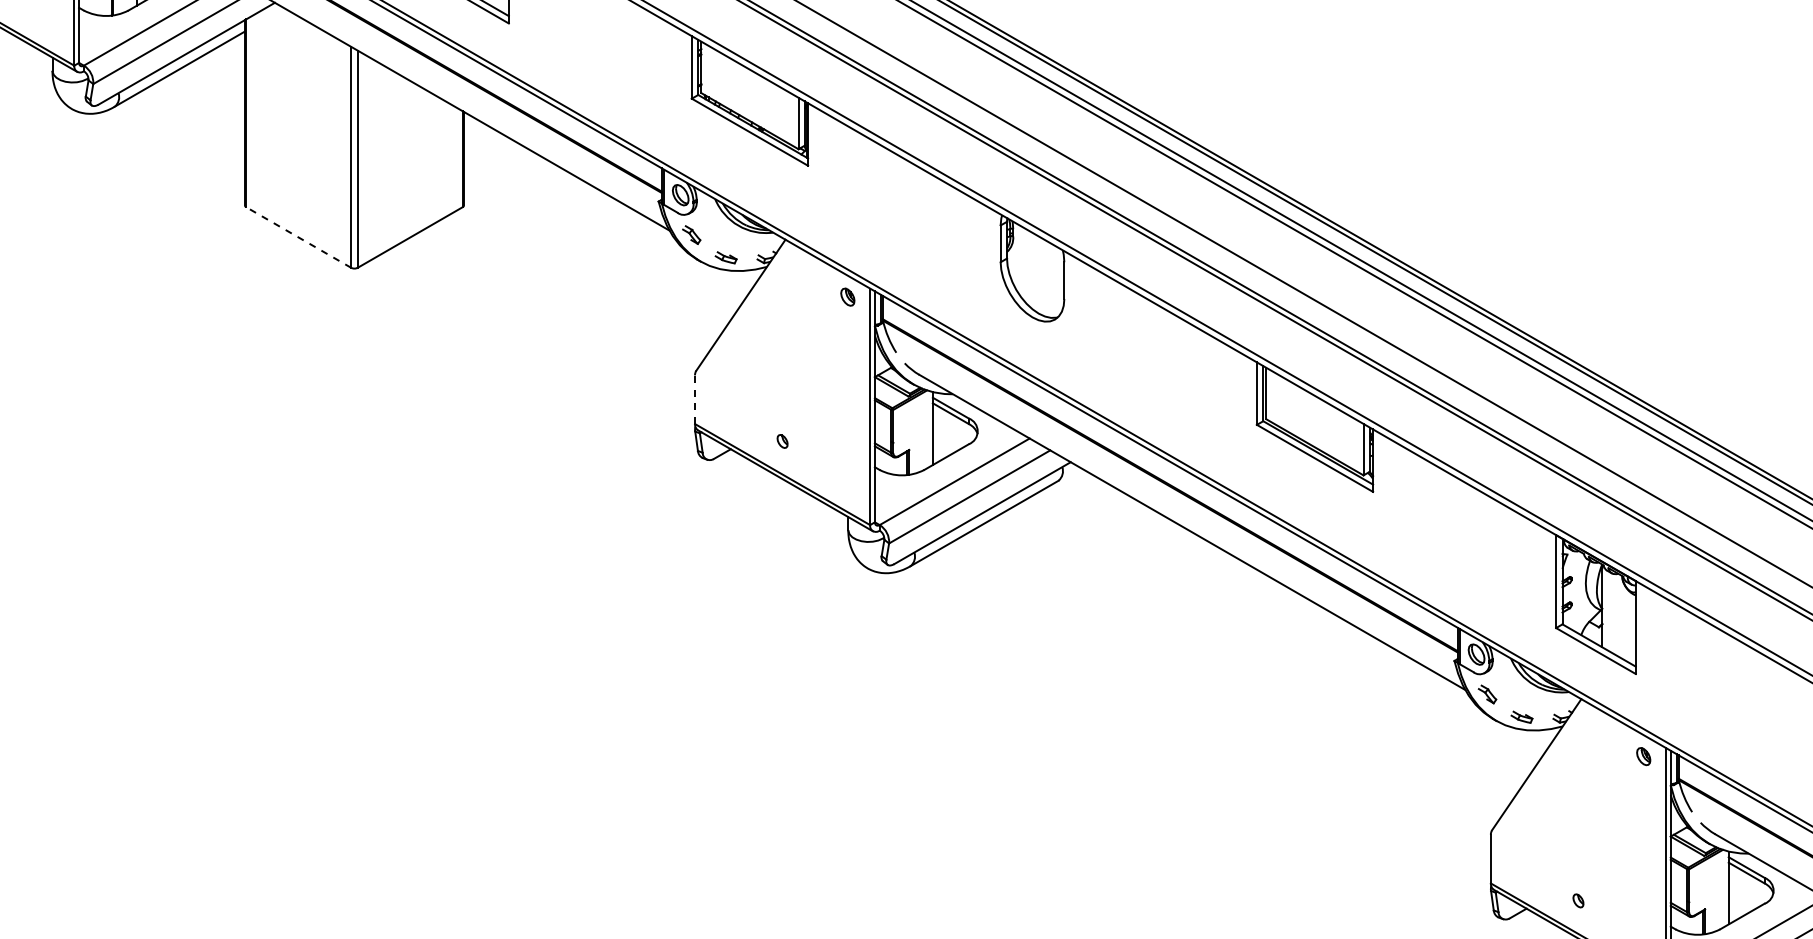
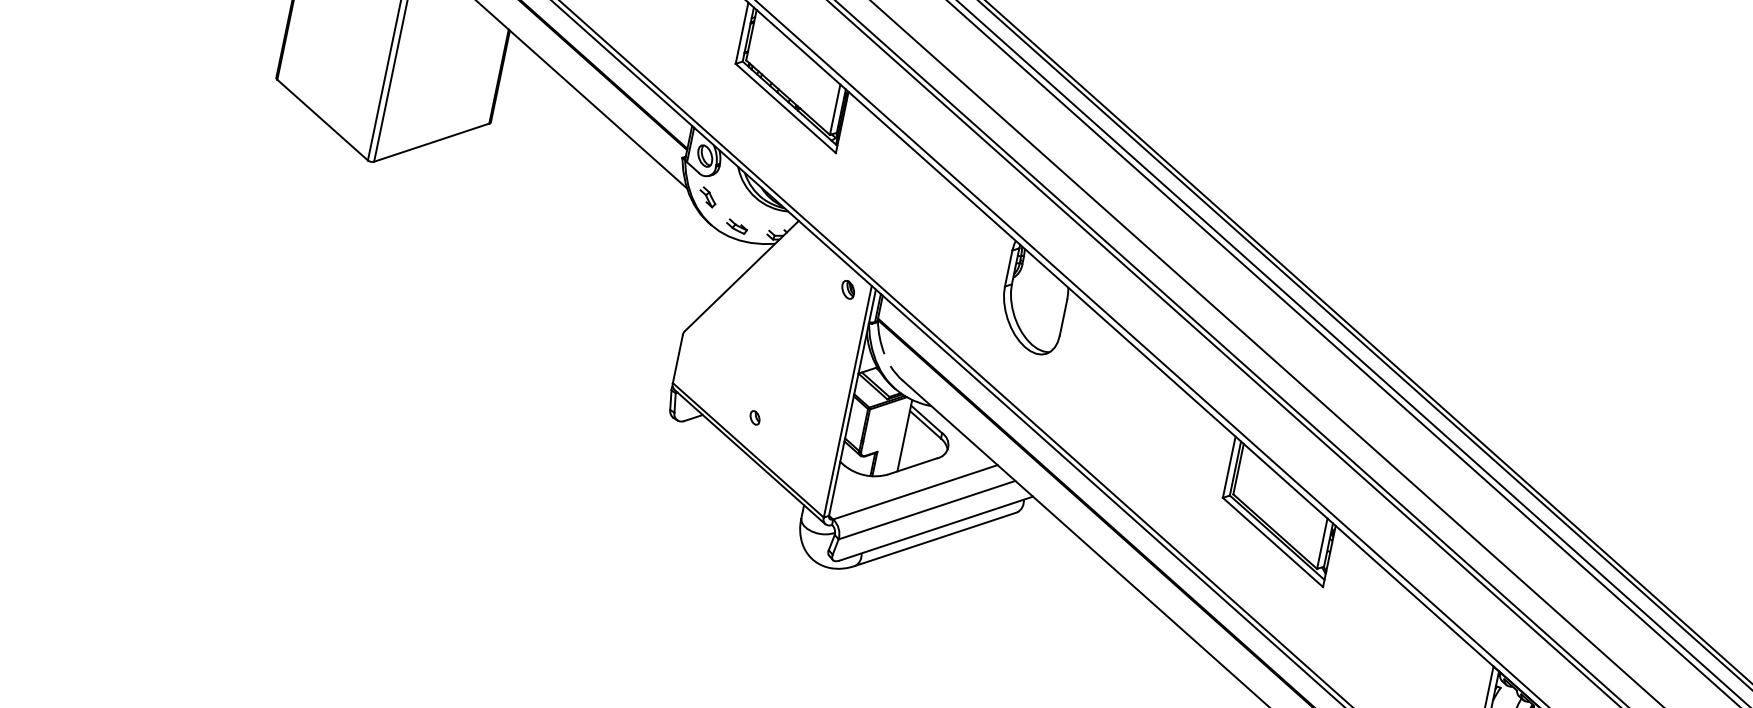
line: (298, 237) -> (322, 119), dashed -> solid
line: (695, 399) -> (678, 359), dashed -> solid

